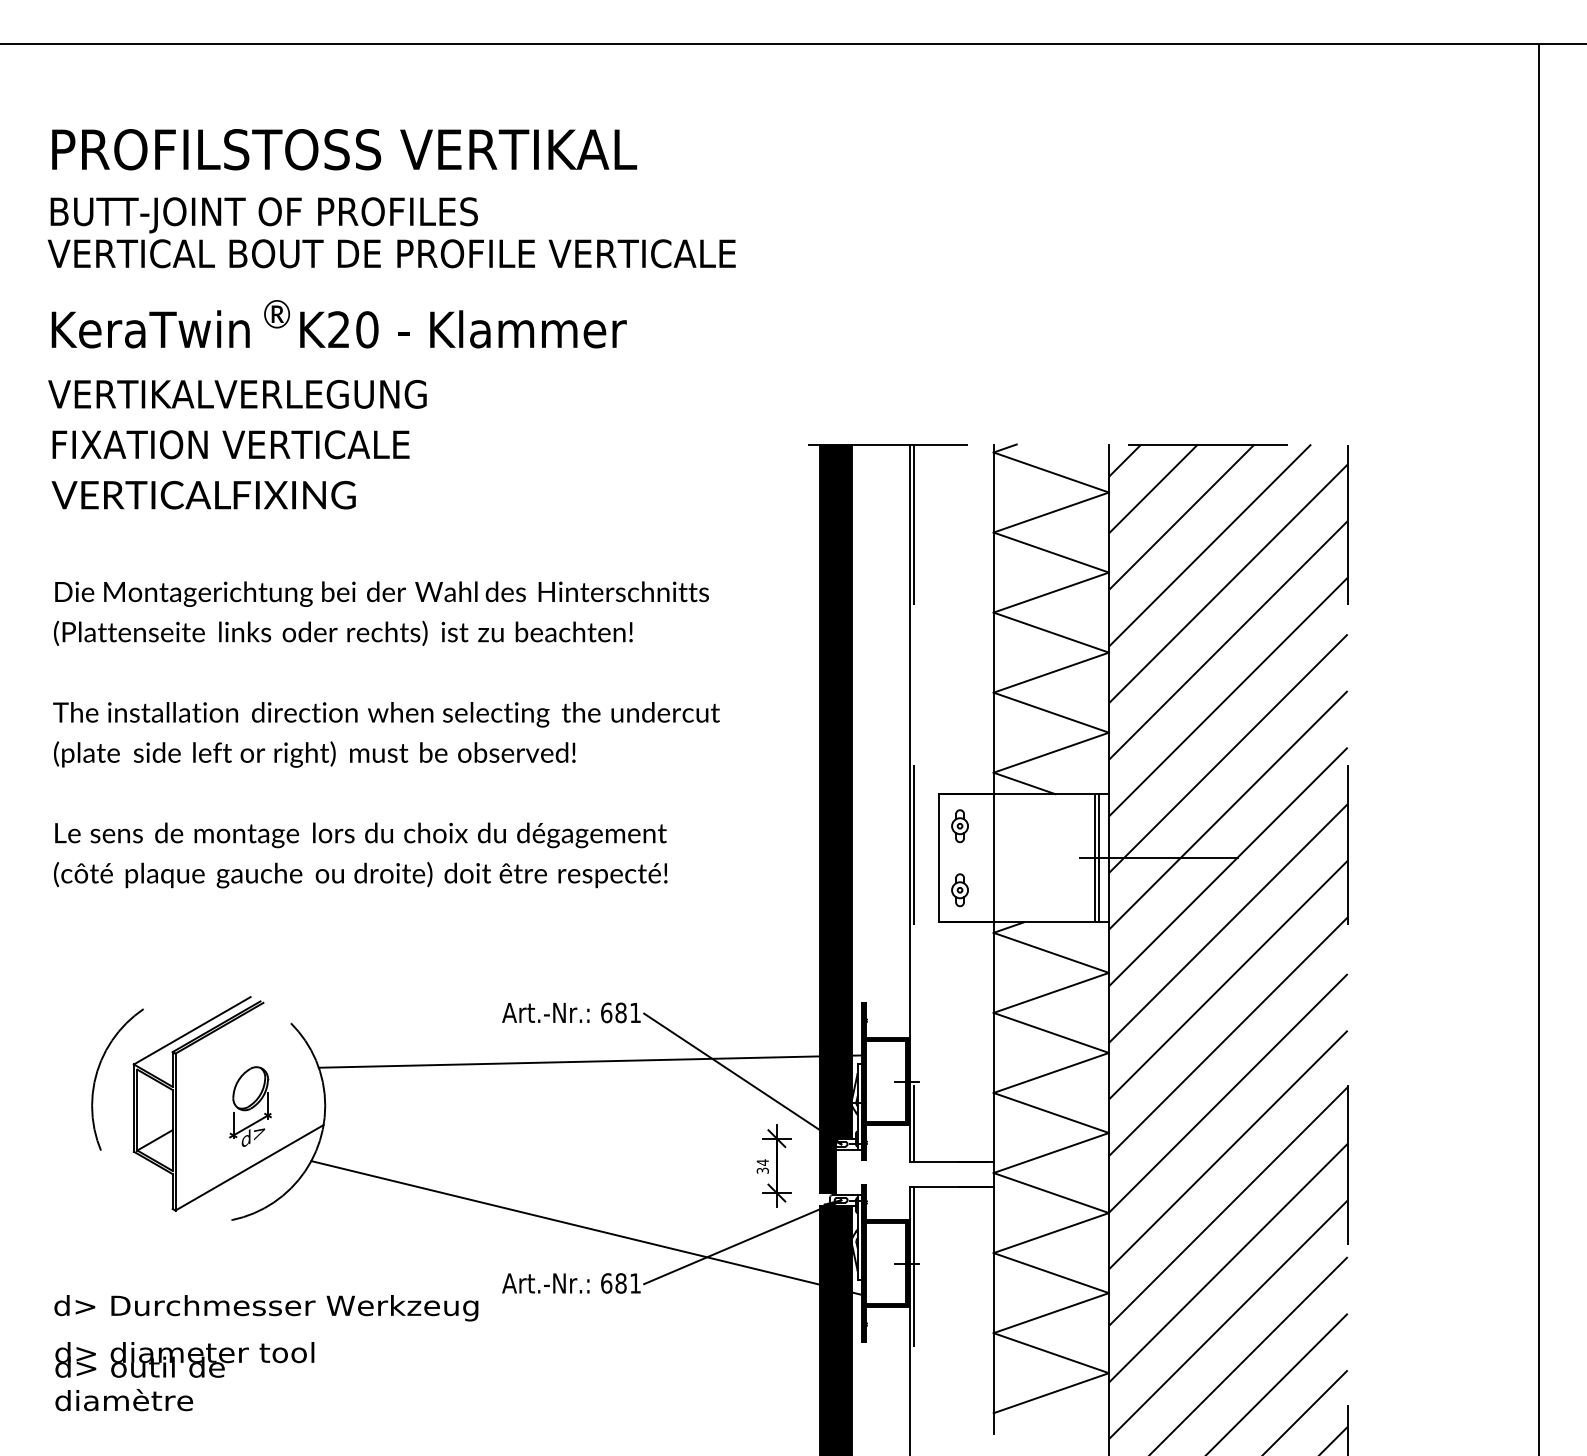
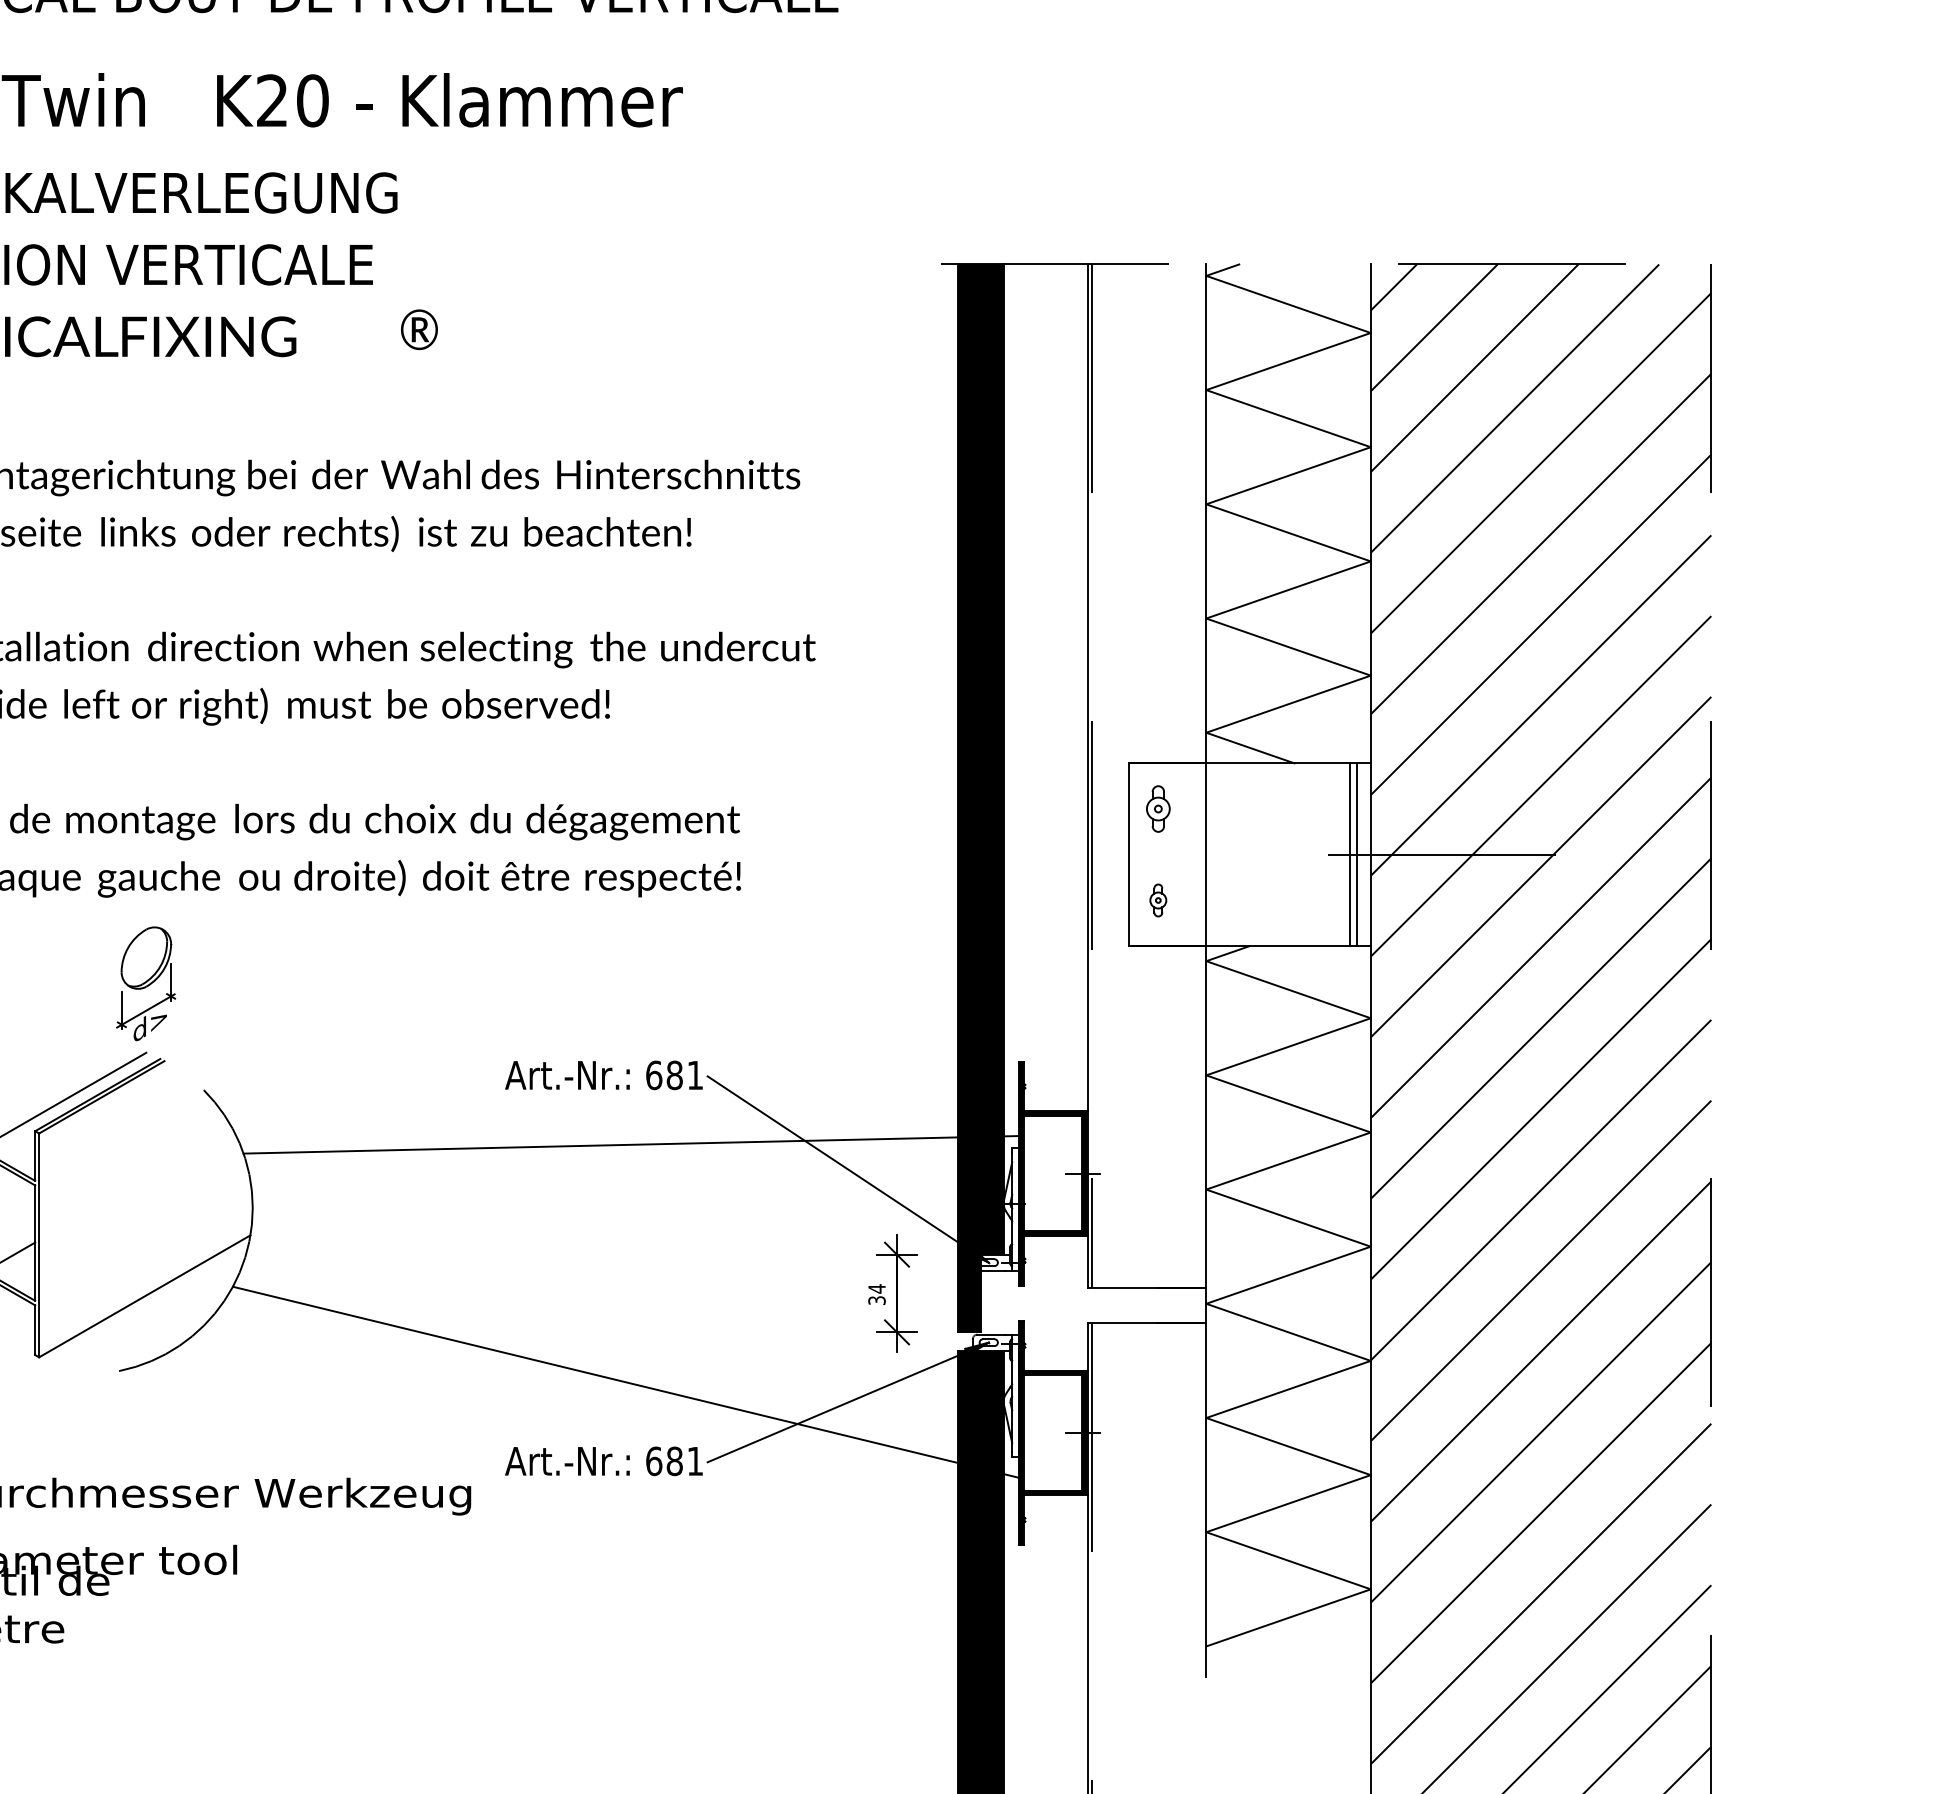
text: (276, 314) -> (418, 330), moved
part: (959, 890) -> (1157, 900), size x0.7
part: (250, 1106) -> (146, 983), moved

